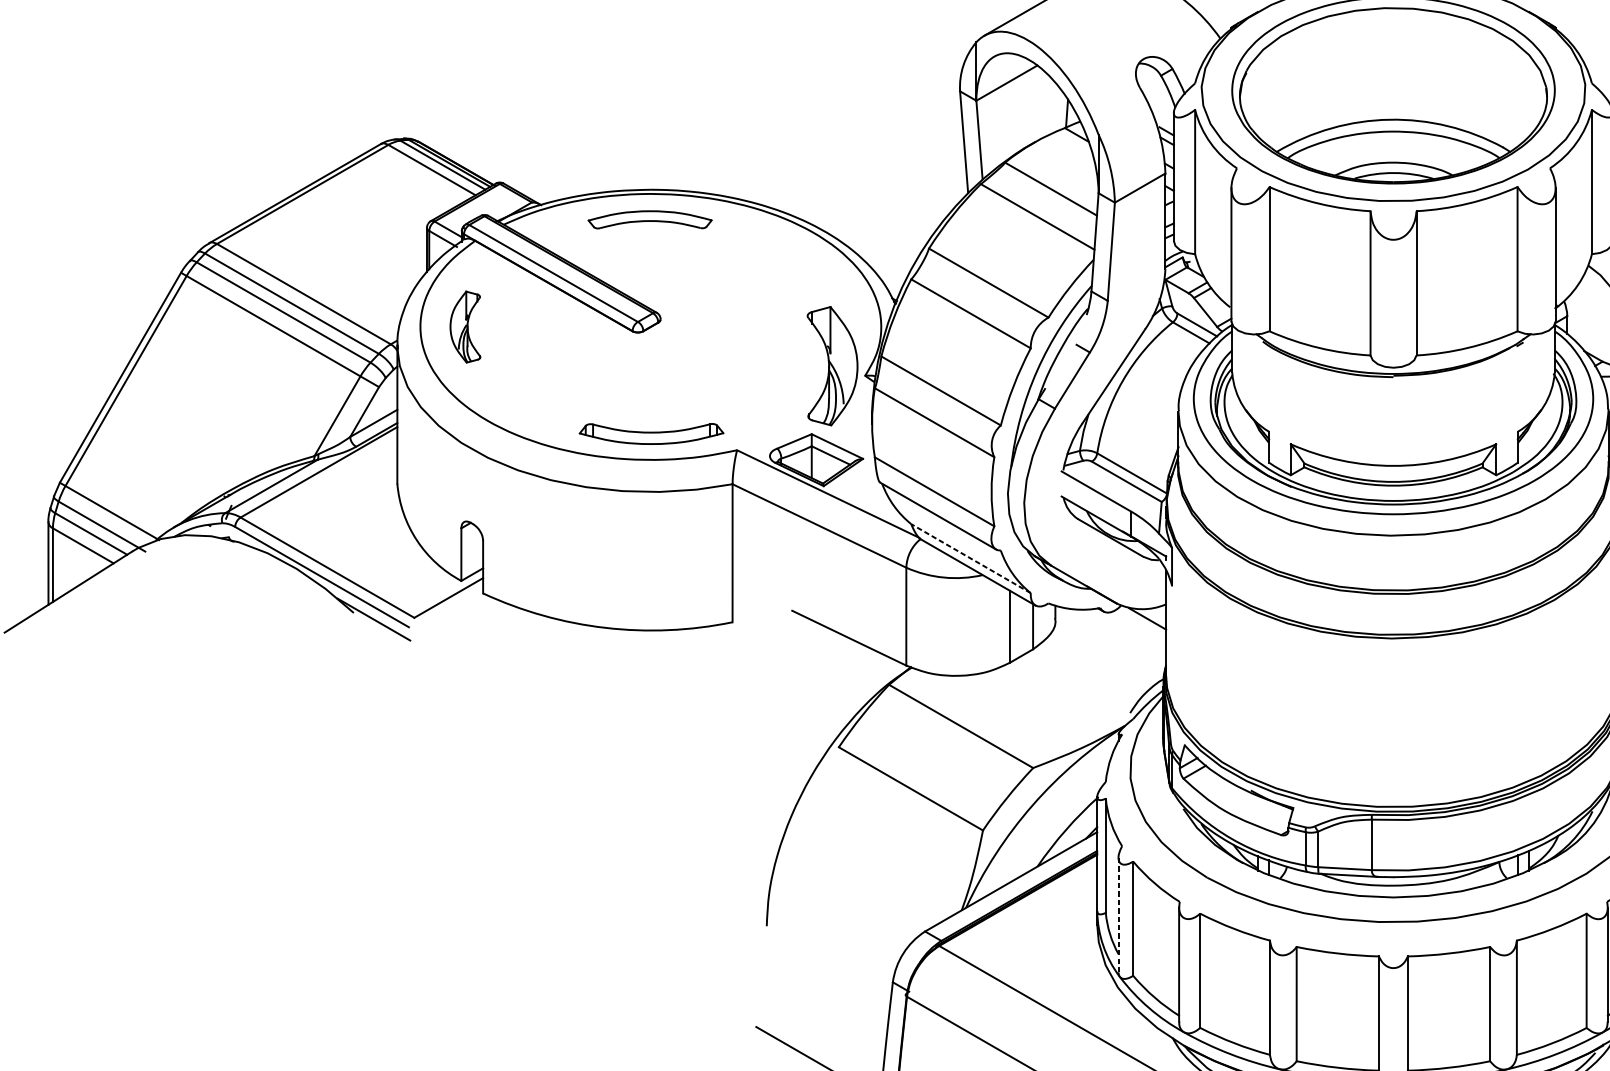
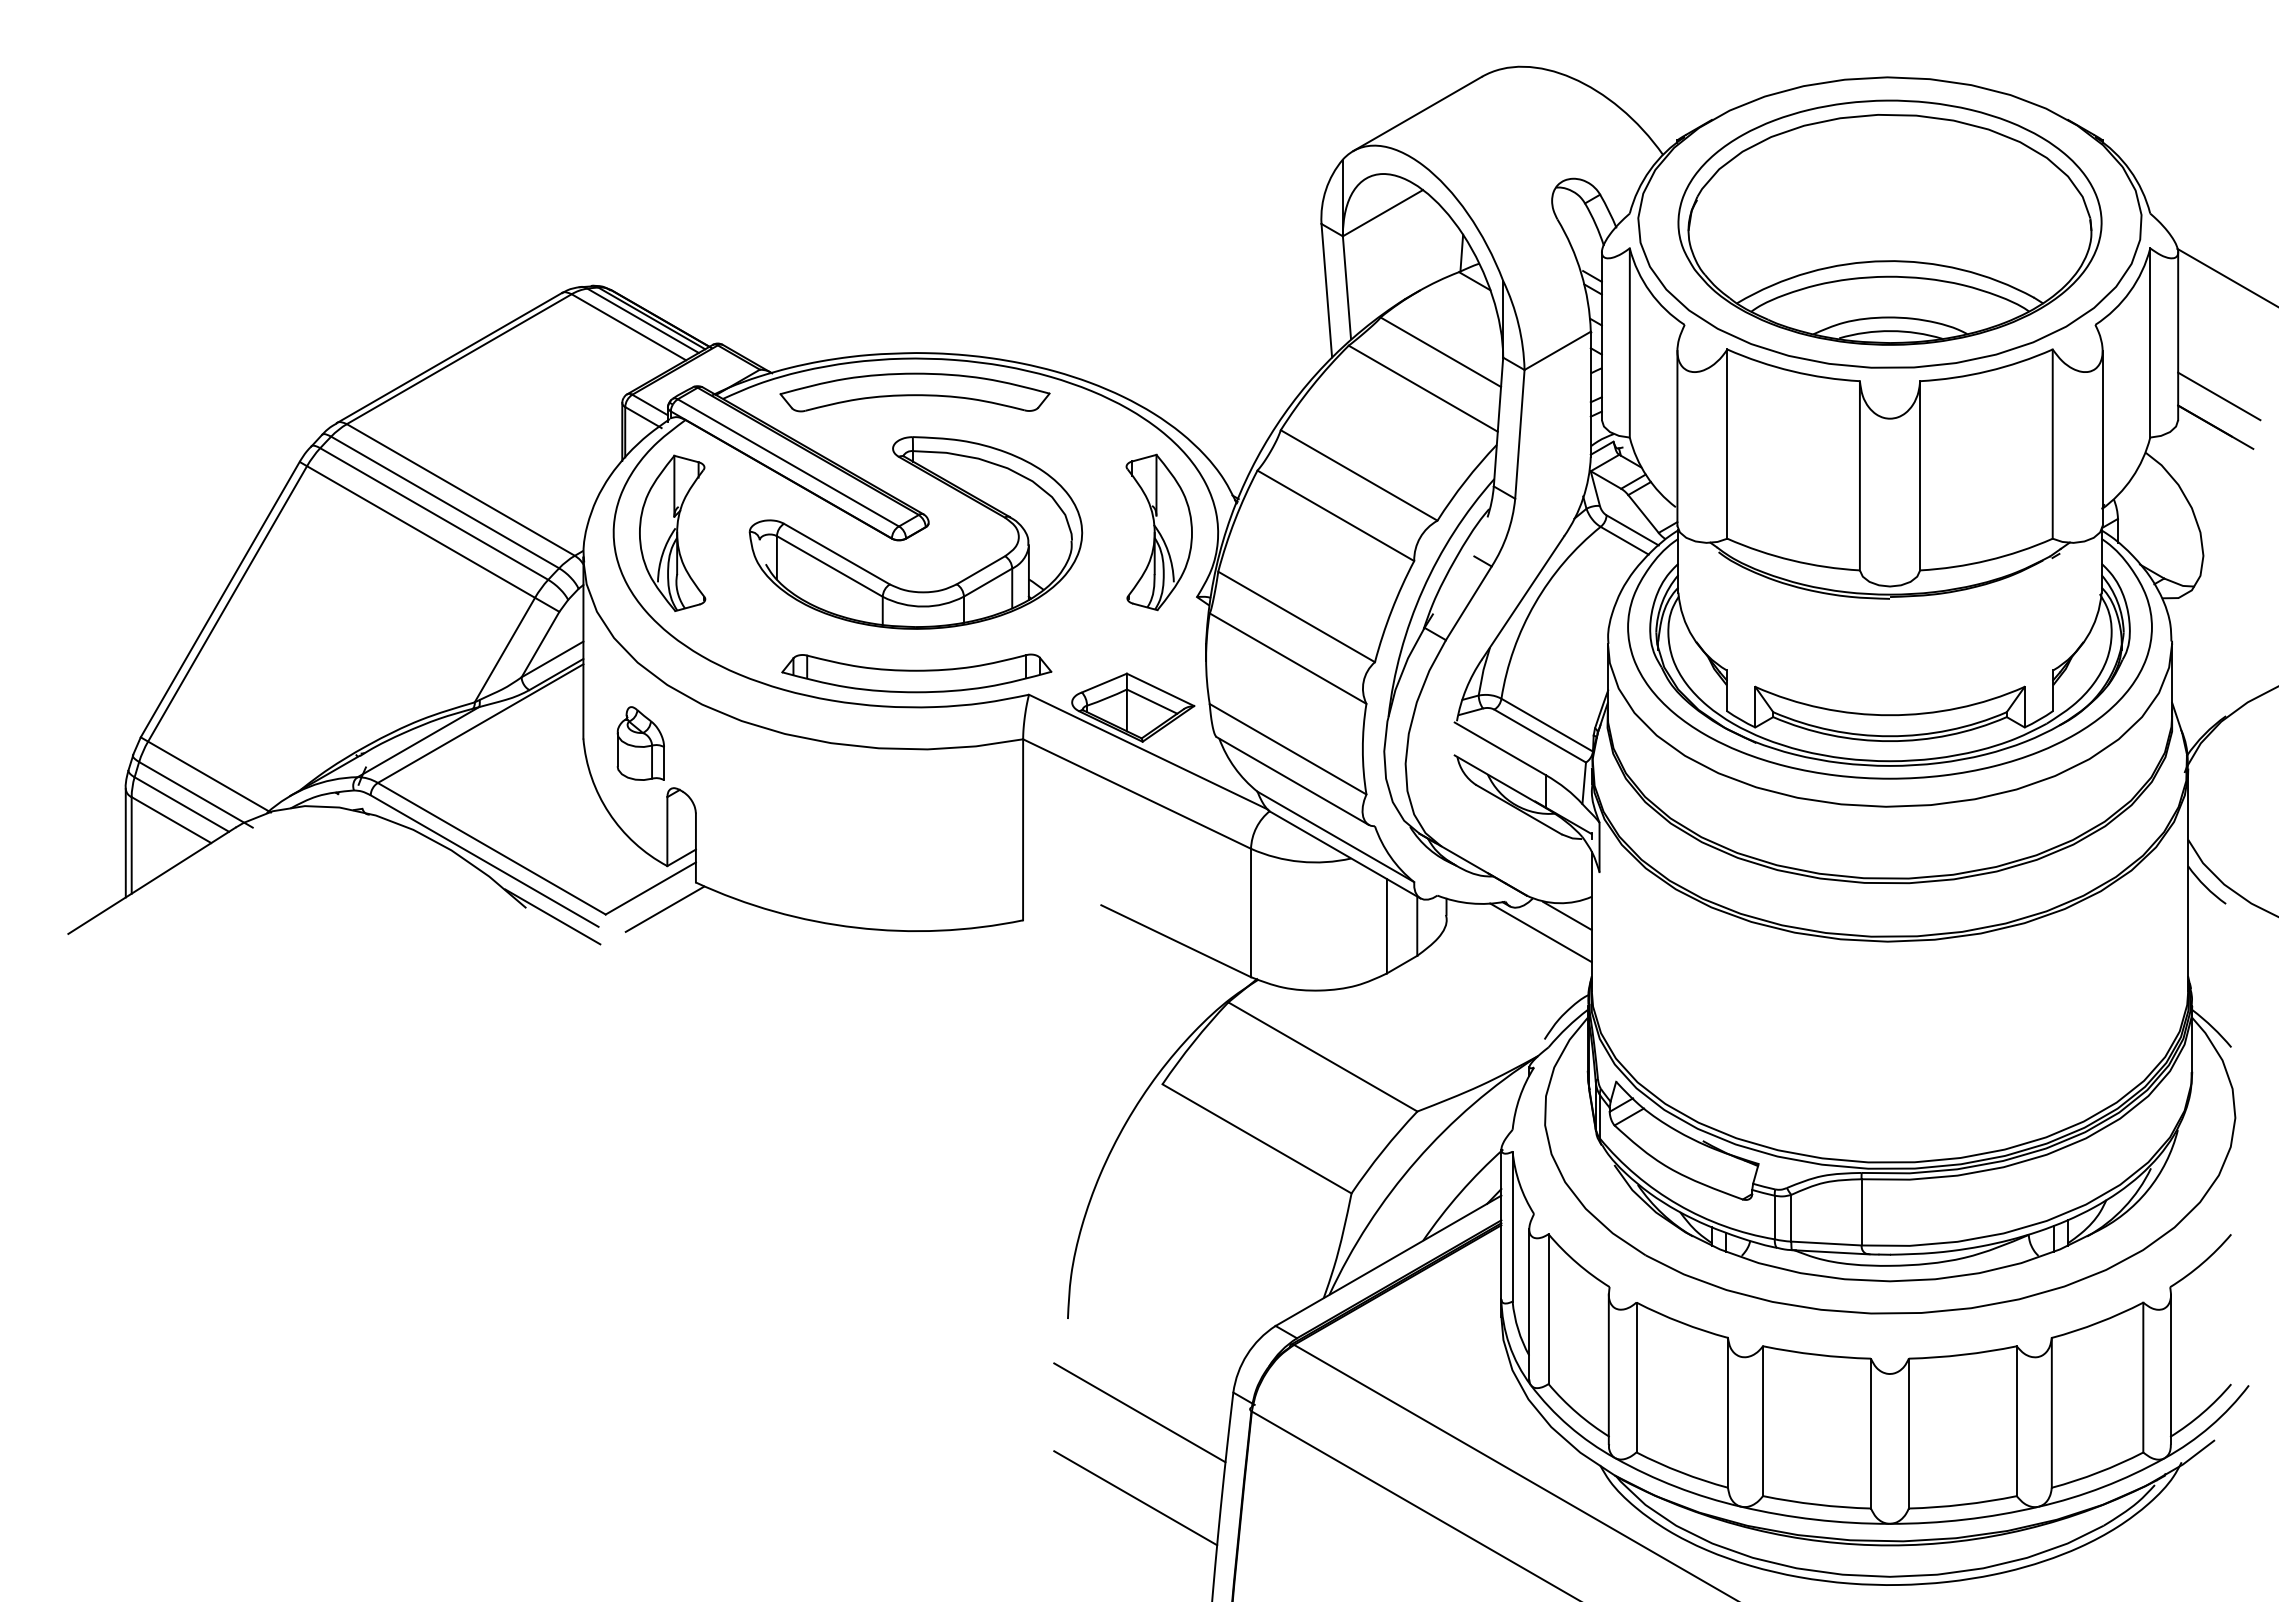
part: (649, 219) -> (914, 392), size x1.67
part: (672, 289) -> (944, 484), added
part: (465, 326) -> (672, 532), size x1.67
part: (831, 366) -> (1158, 532), moved
part: (651, 434) -> (916, 673), size x1.43
part: (440, 487) -> (640, 743), added
line: (970, 558) -> (1335, 836), dashed -> solid
line: (459, 613) -> (664, 908), added
line: (1127, 631) -> (1540, 932), added
line: (1118, 915) -> (1529, 1304), dashed -> solid
line: (821, 997) -> (1139, 1412), added

